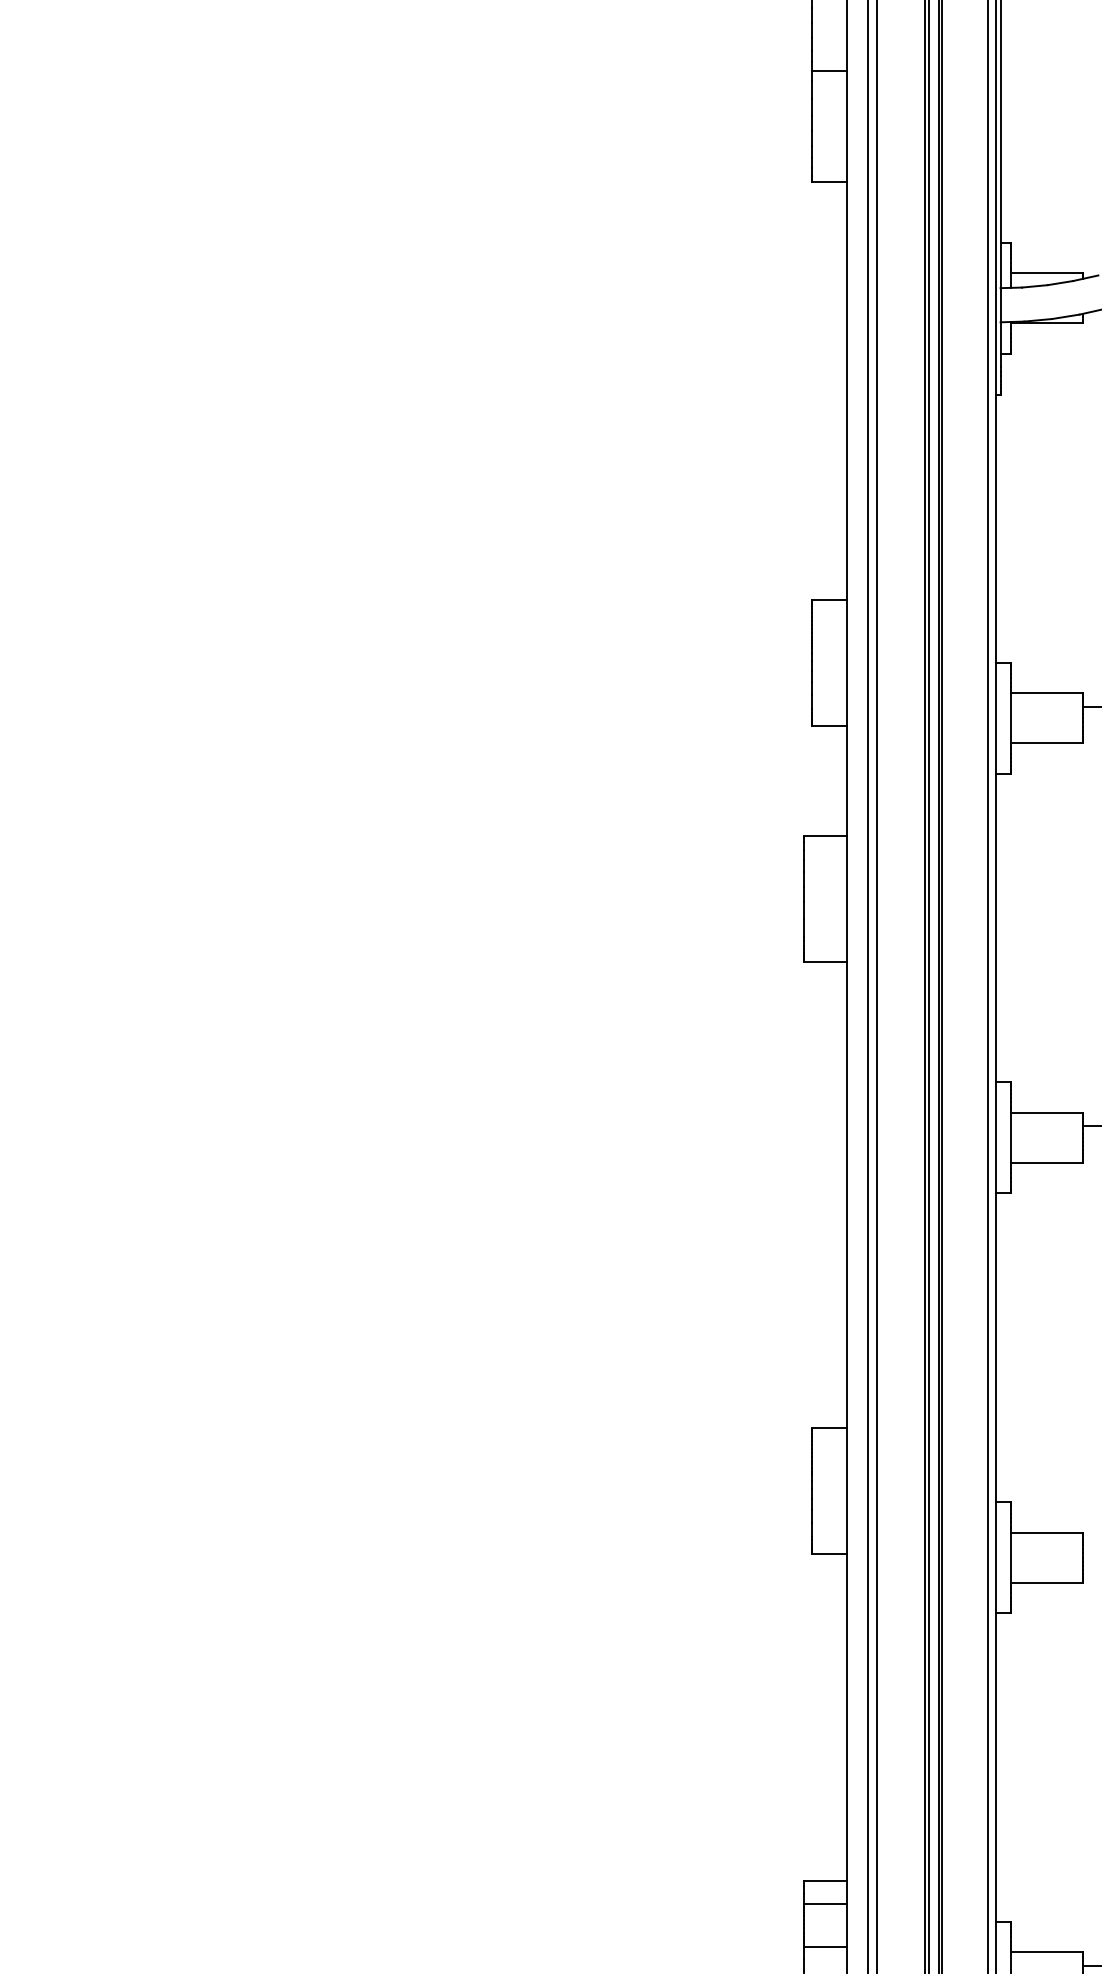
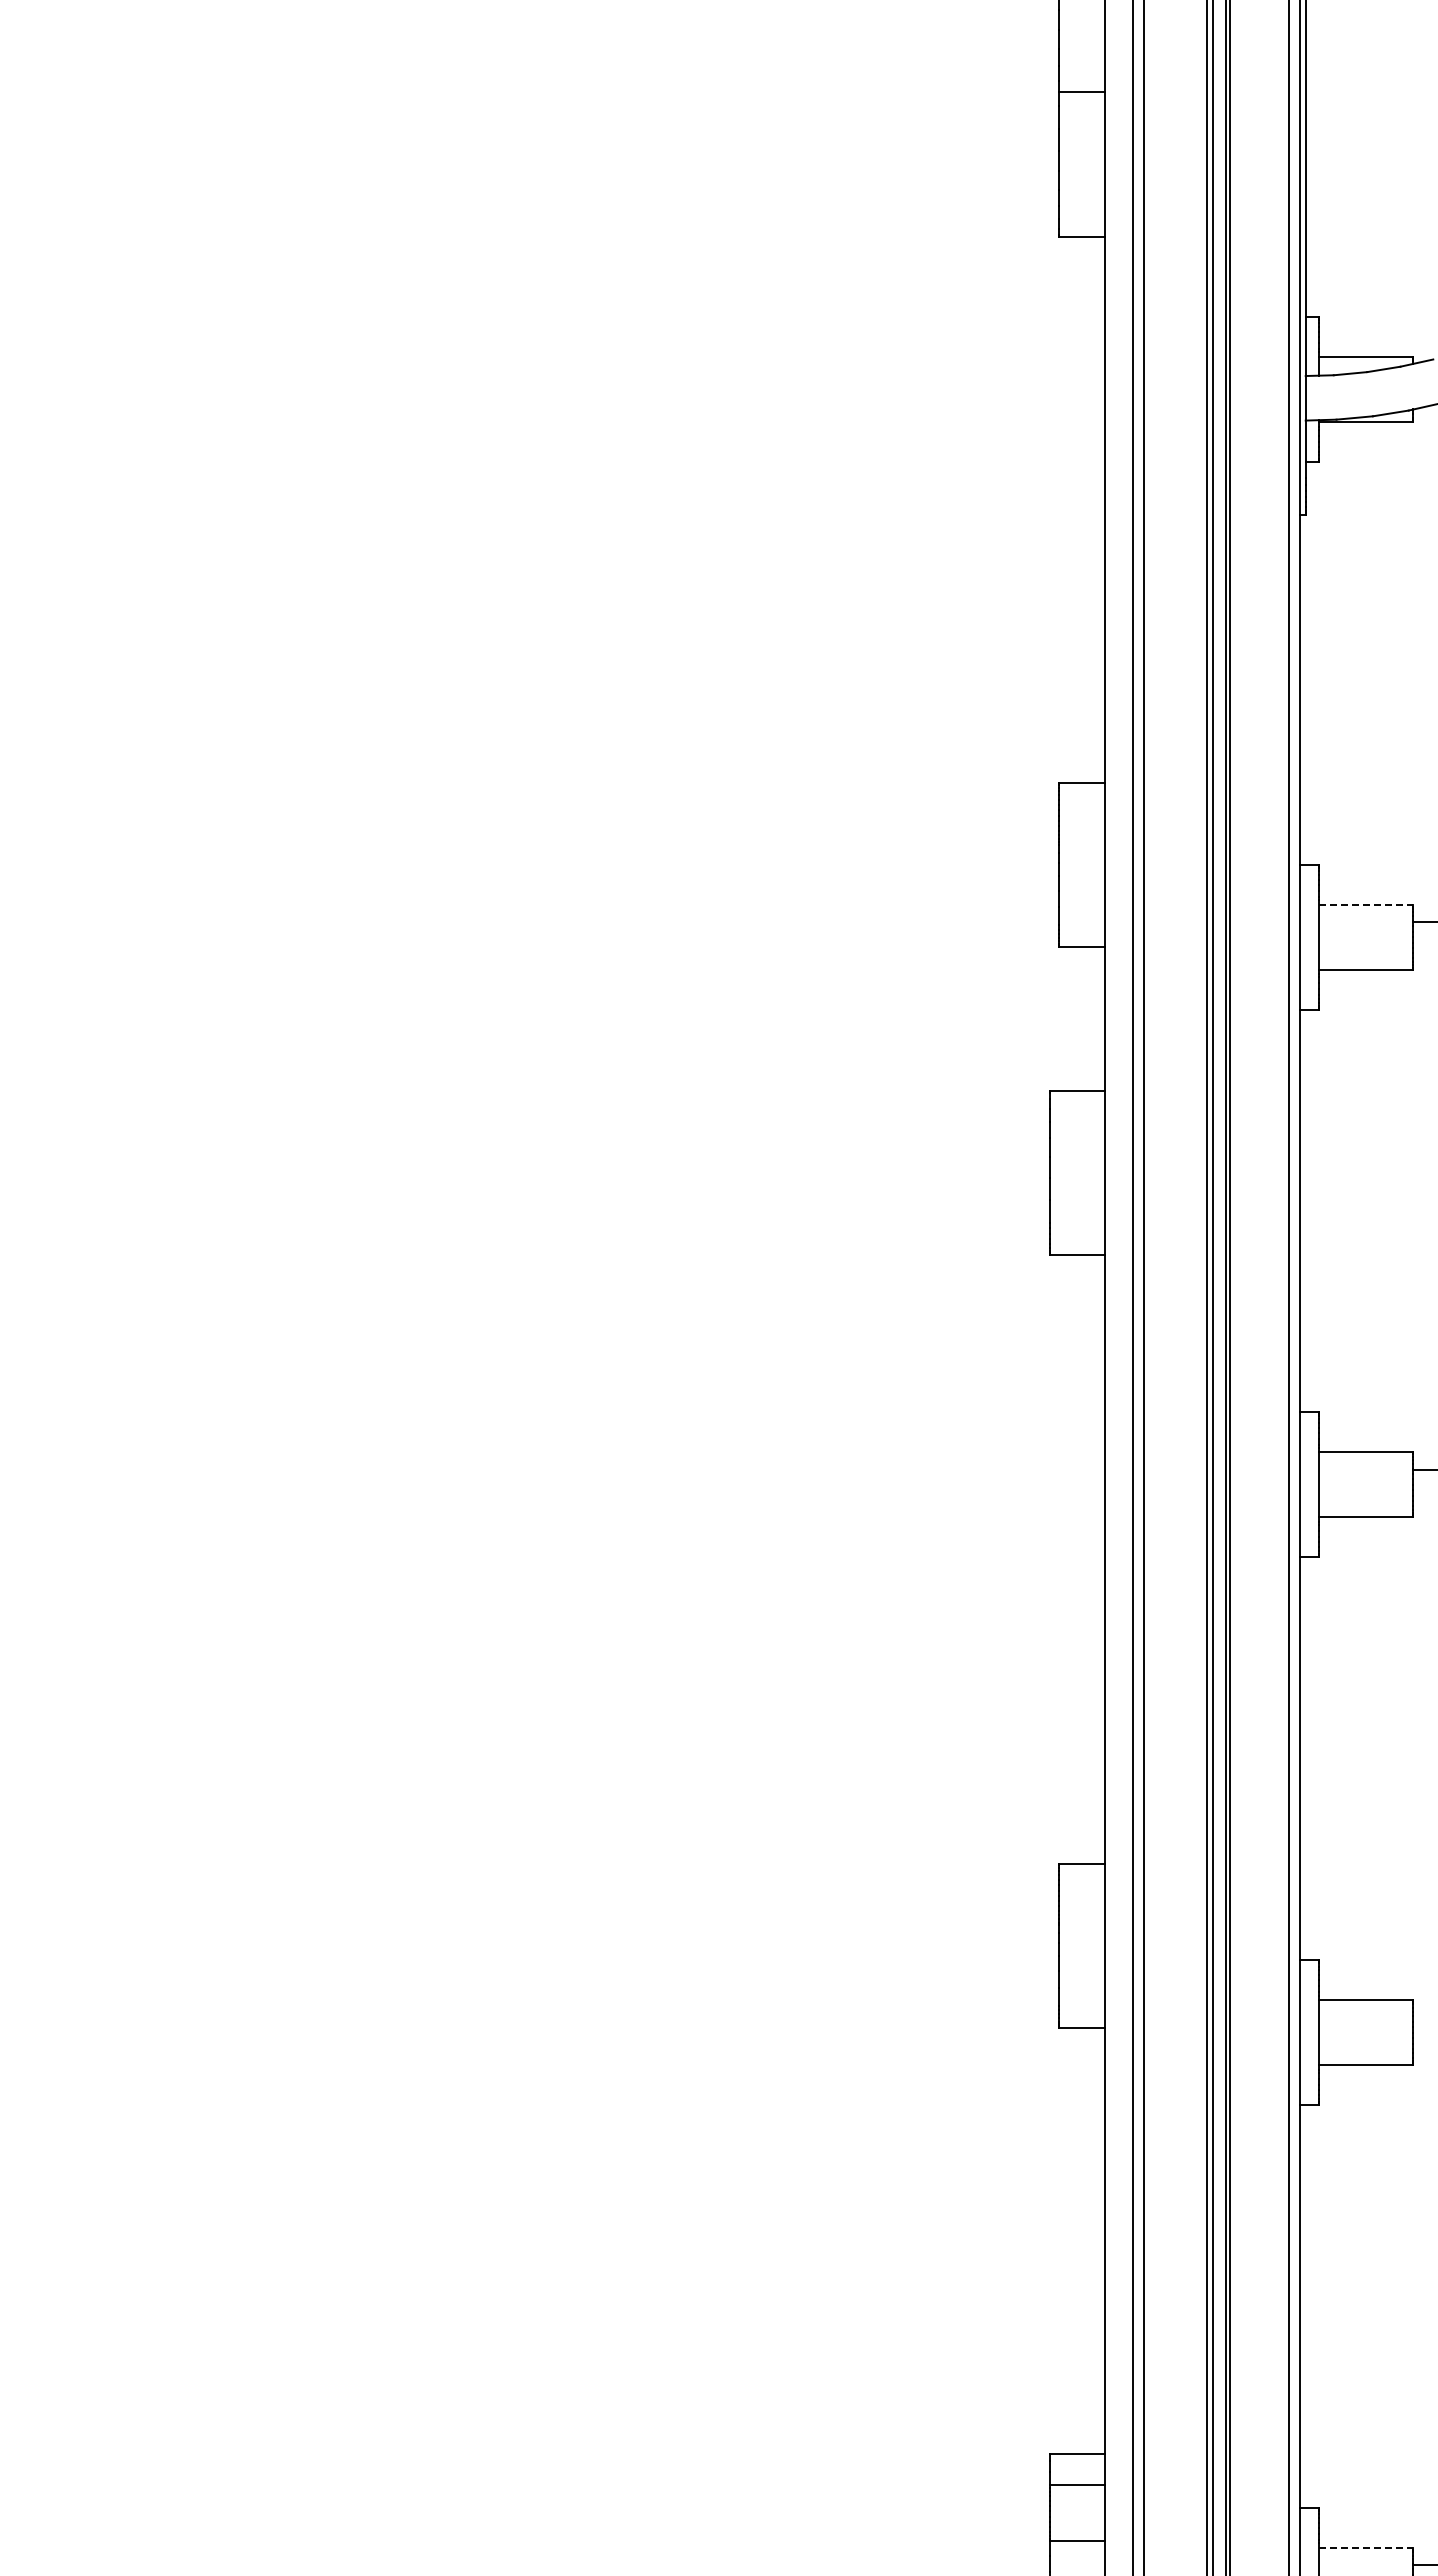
line: (1047, 693) -> (1366, 904), solid -> dashed
line: (1047, 1952) -> (1366, 2547), solid -> dashed

